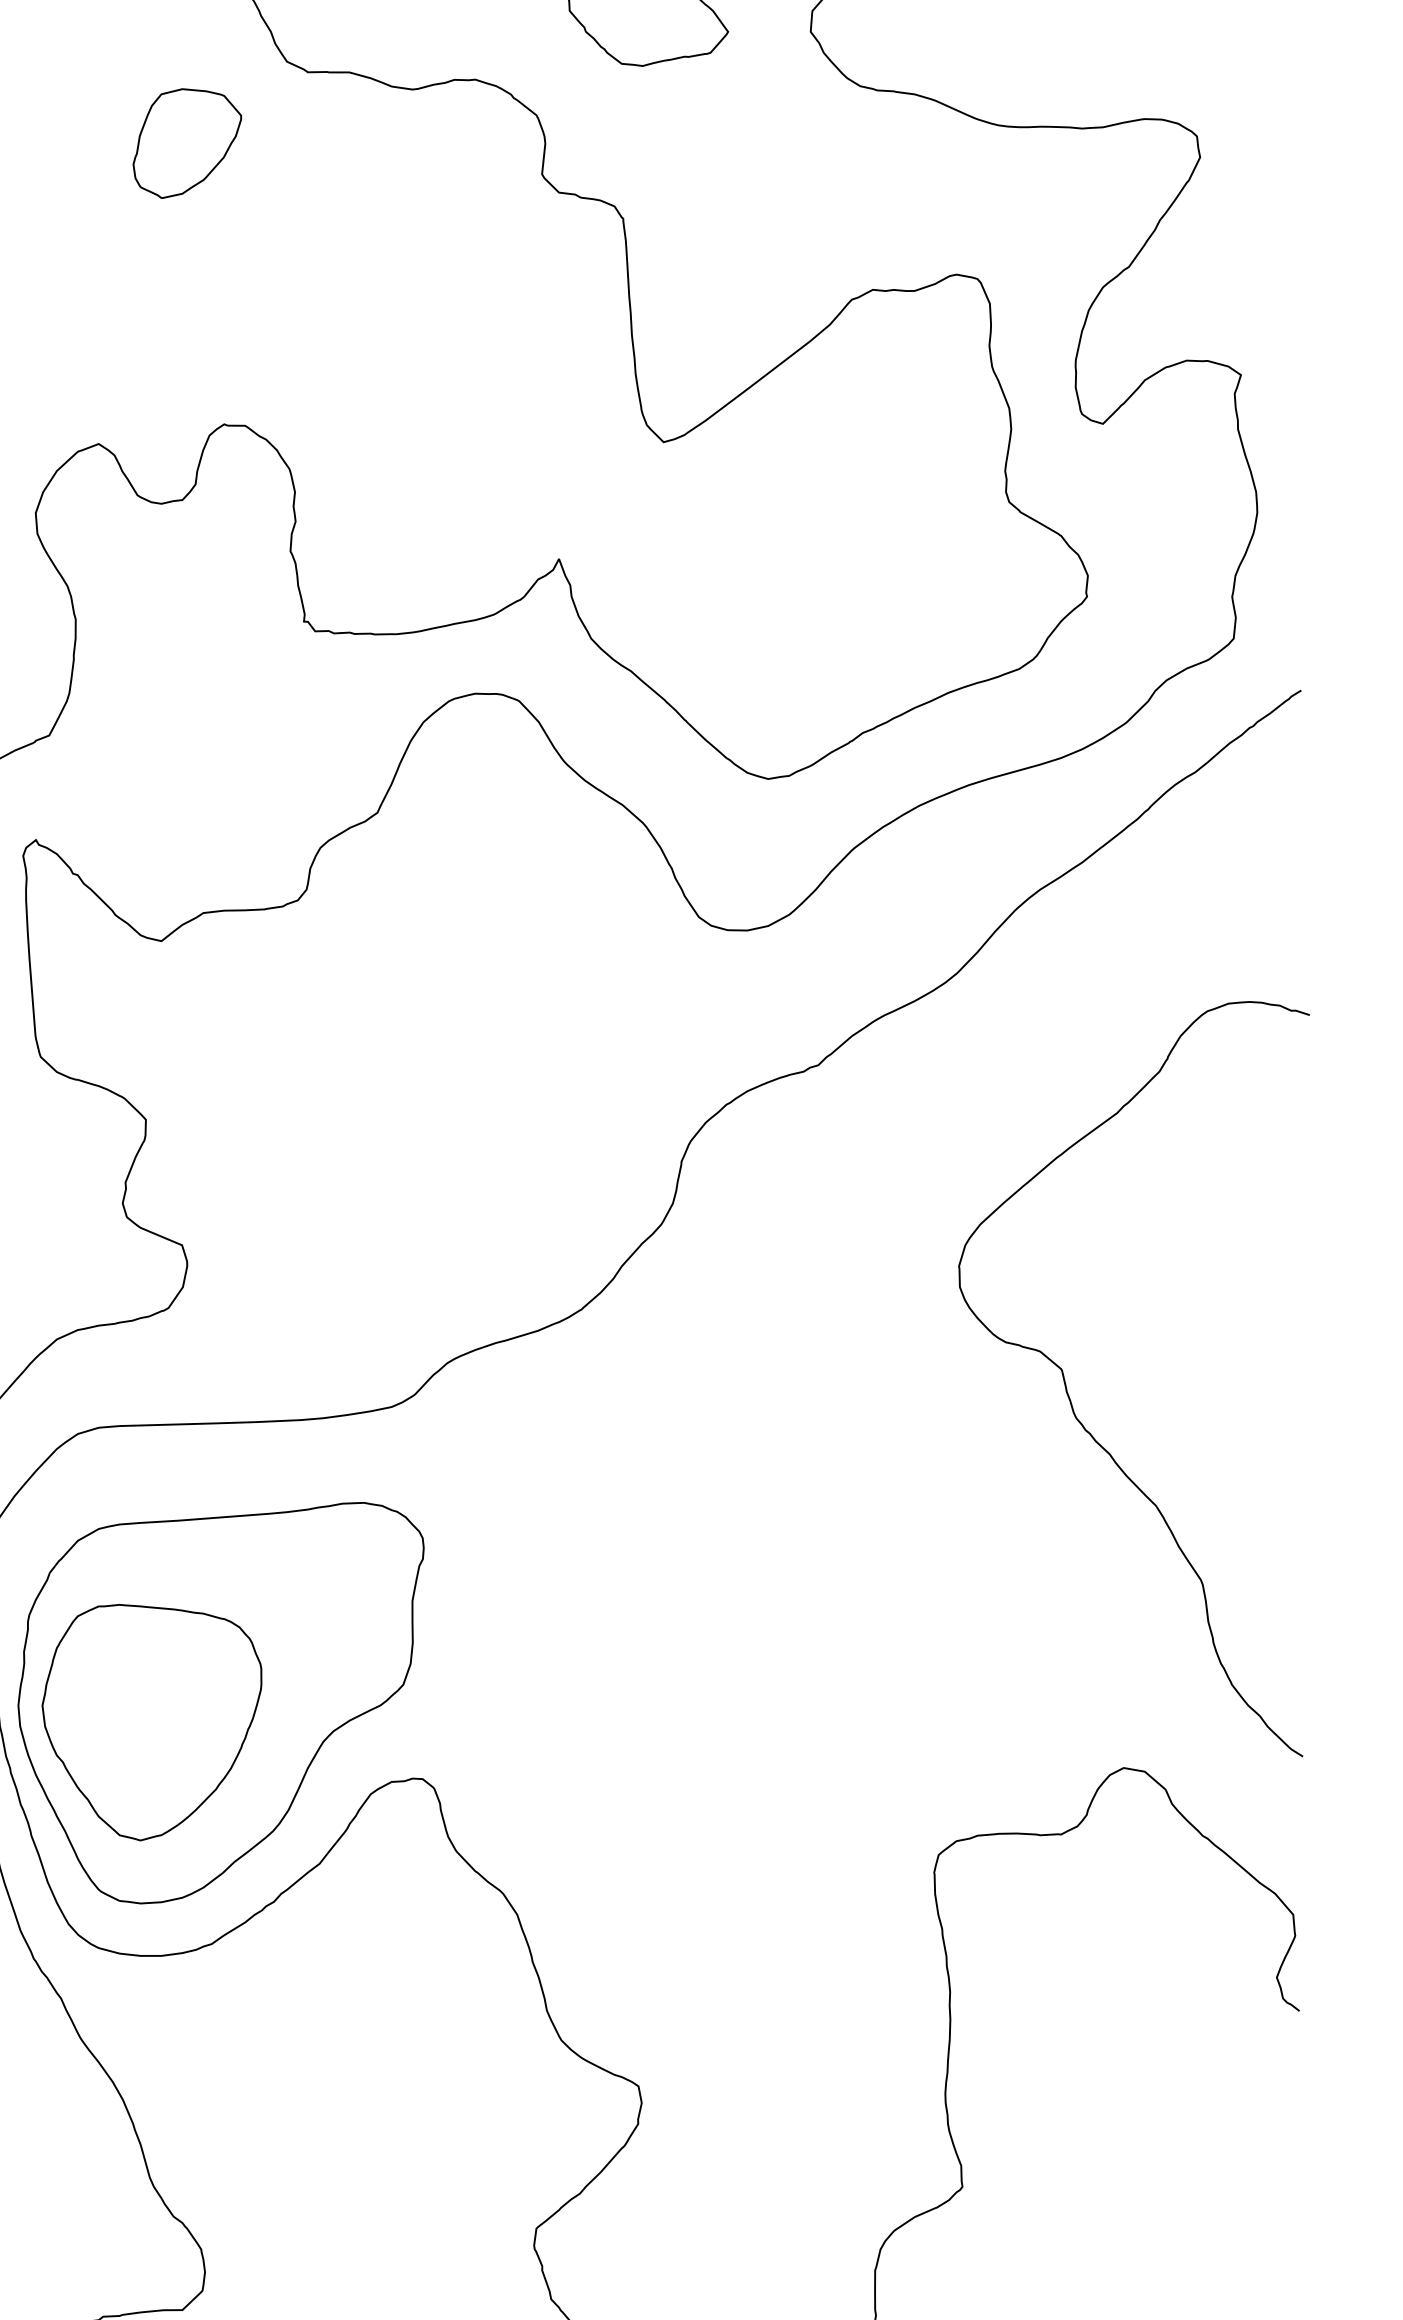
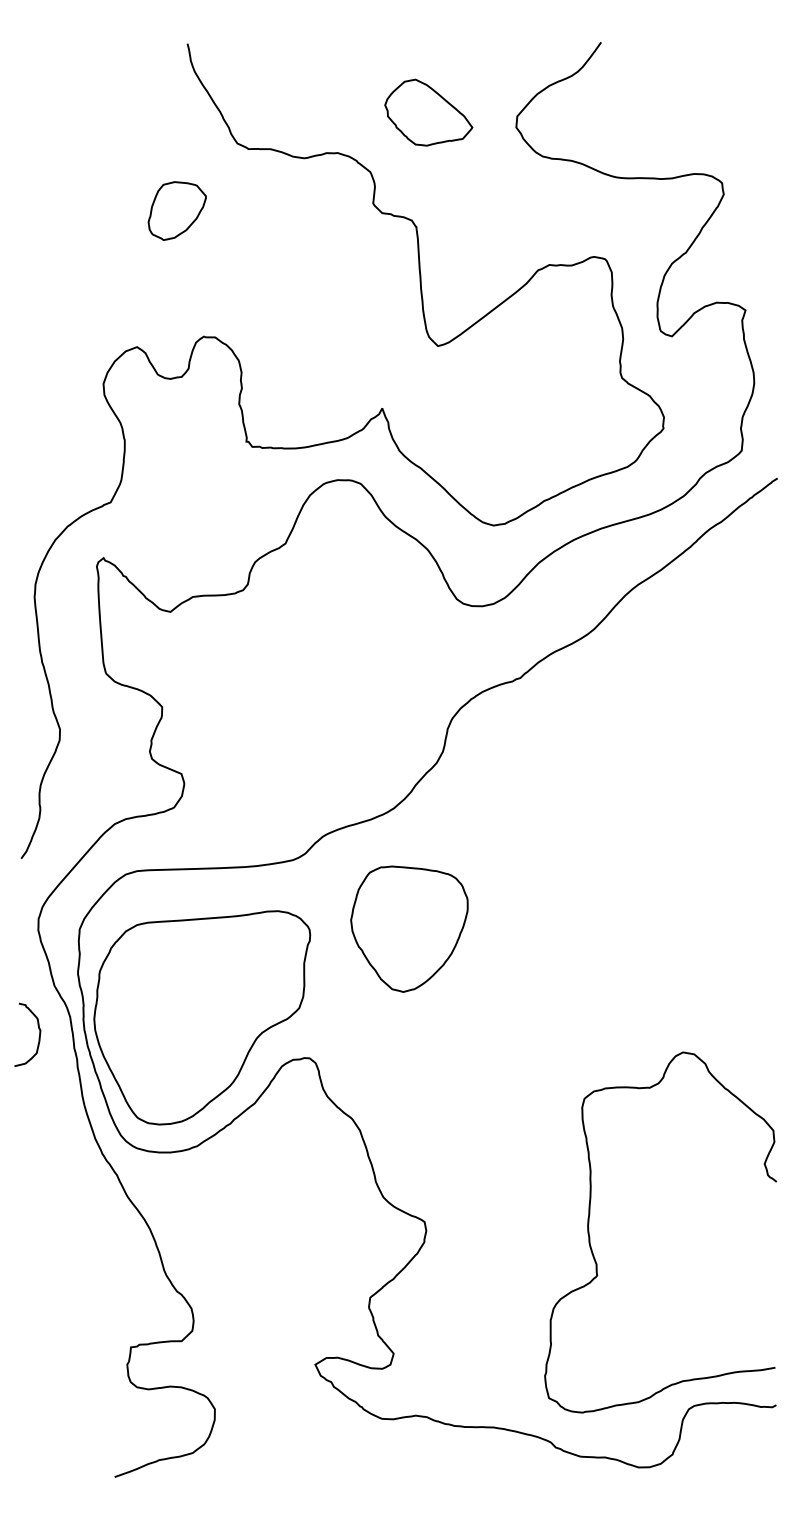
part: (185, 142) -> (176, 210), moved
curve: (1071, 1398) -> (655, 855), removed
part: (152, 1721) -> (409, 928), moved

